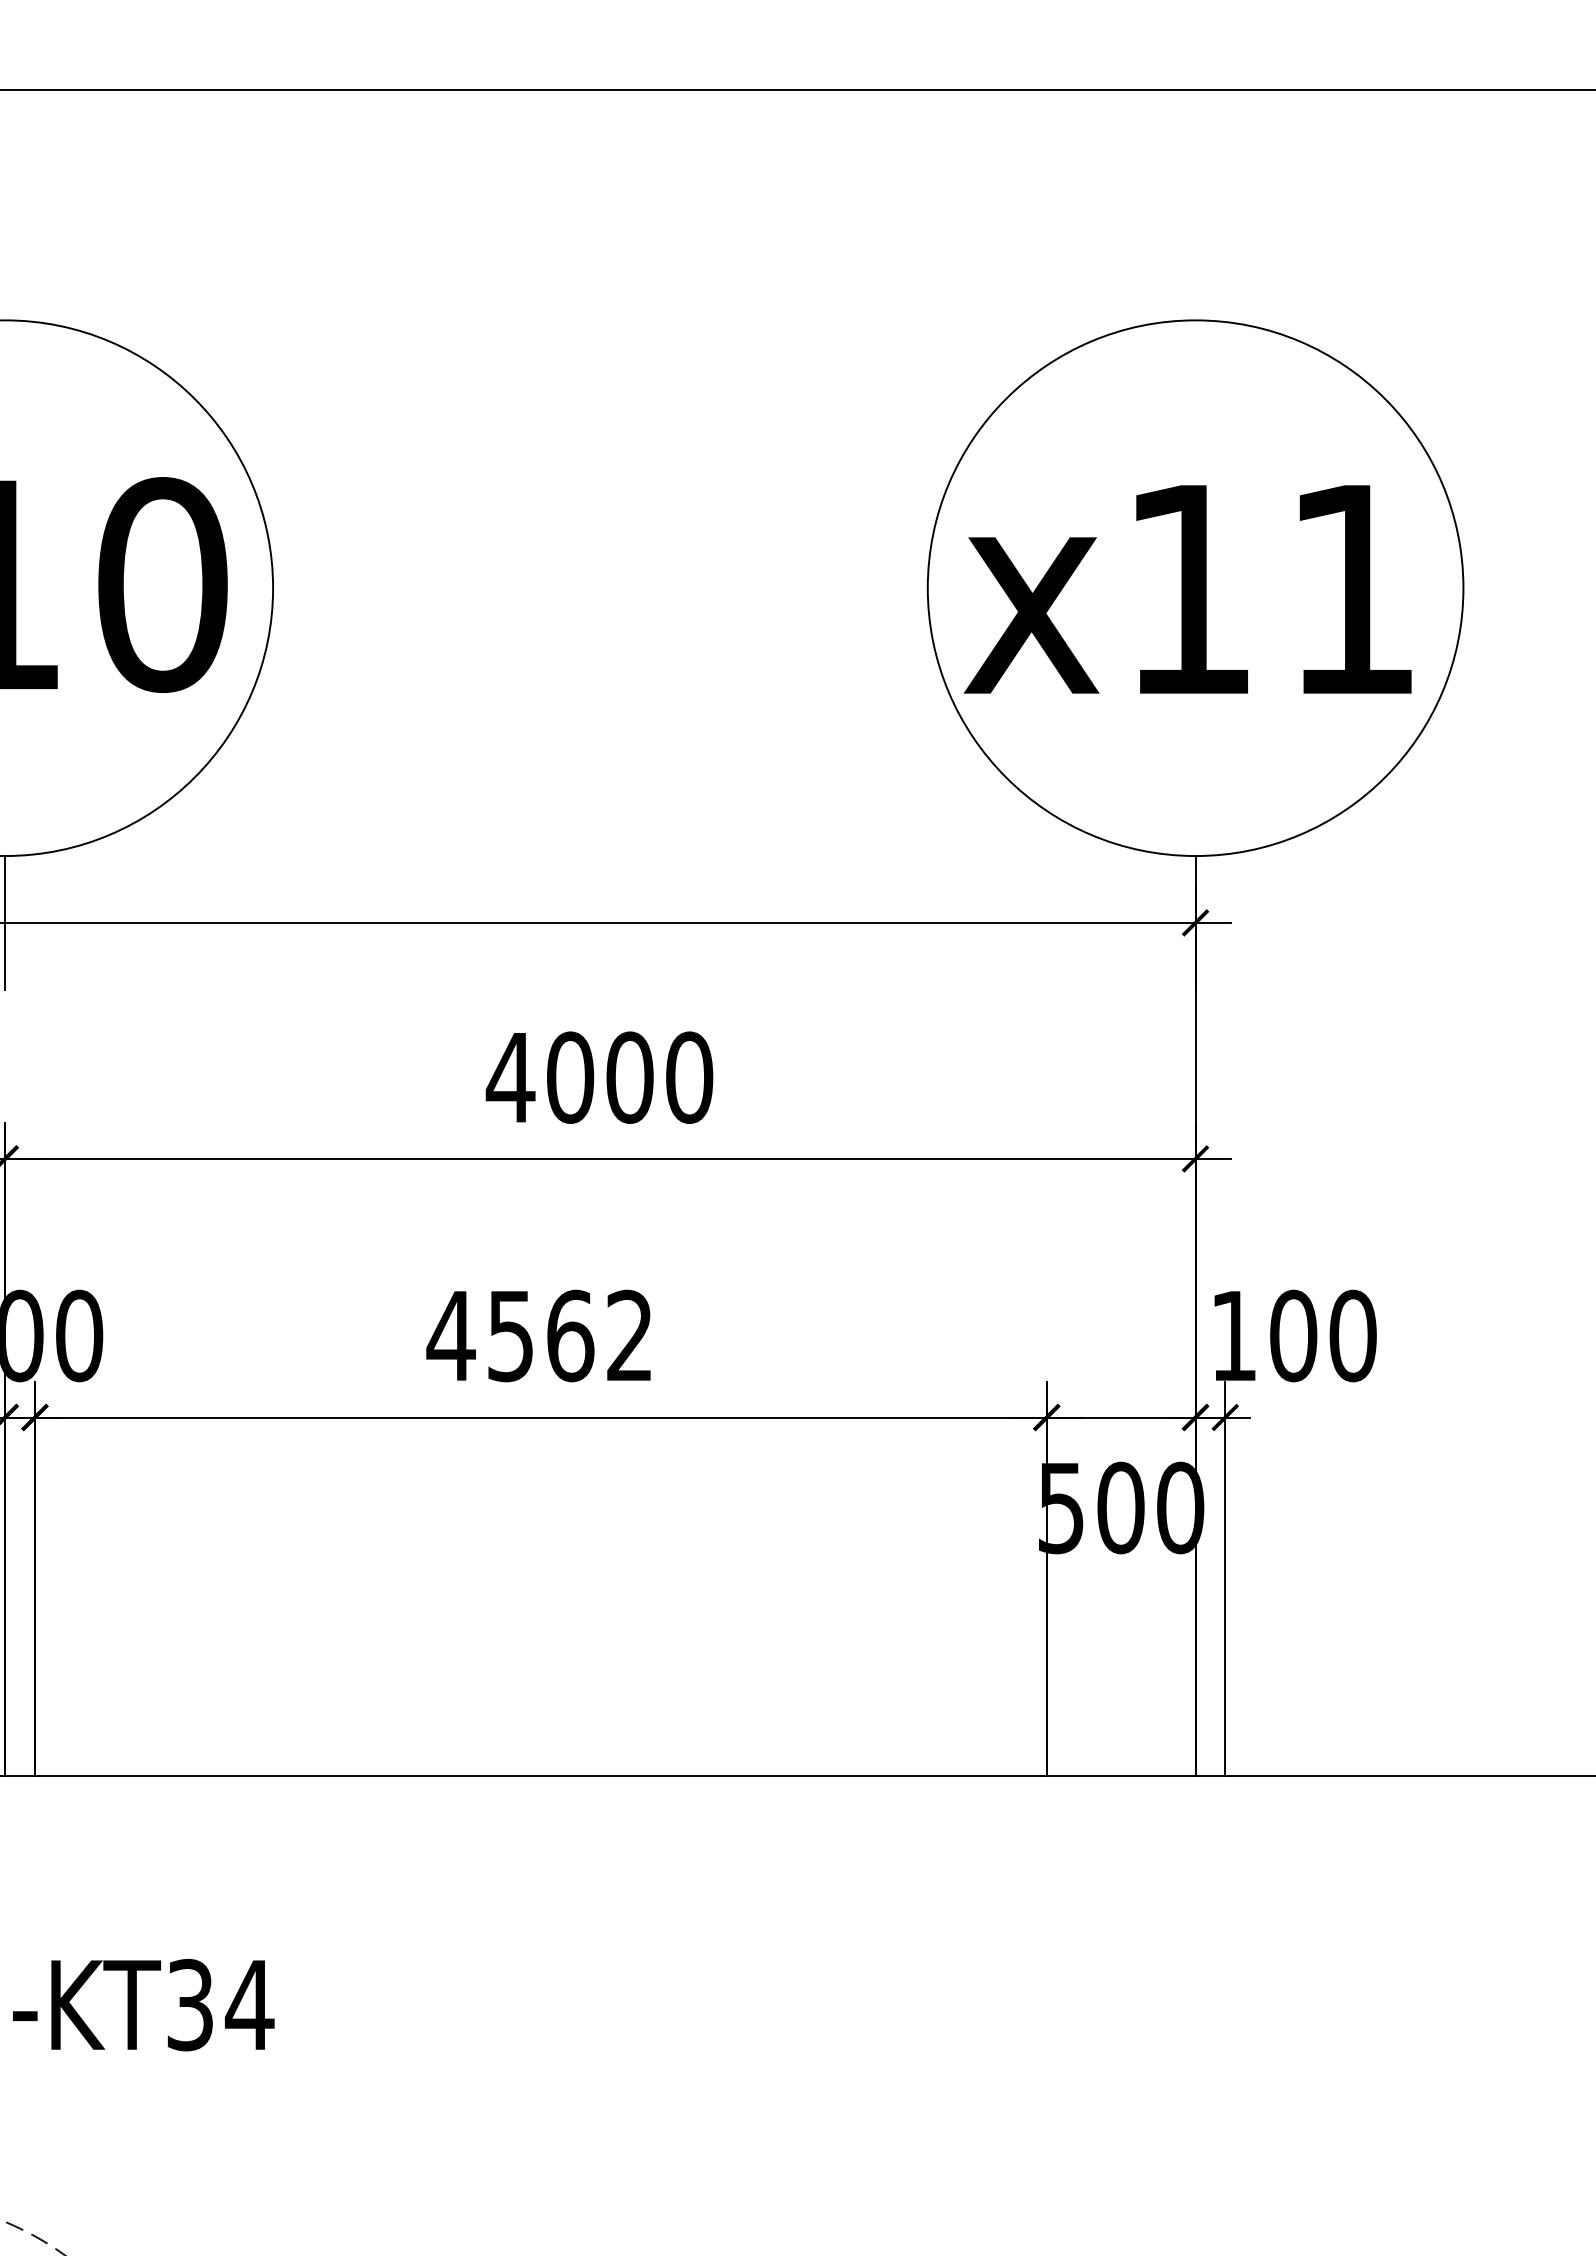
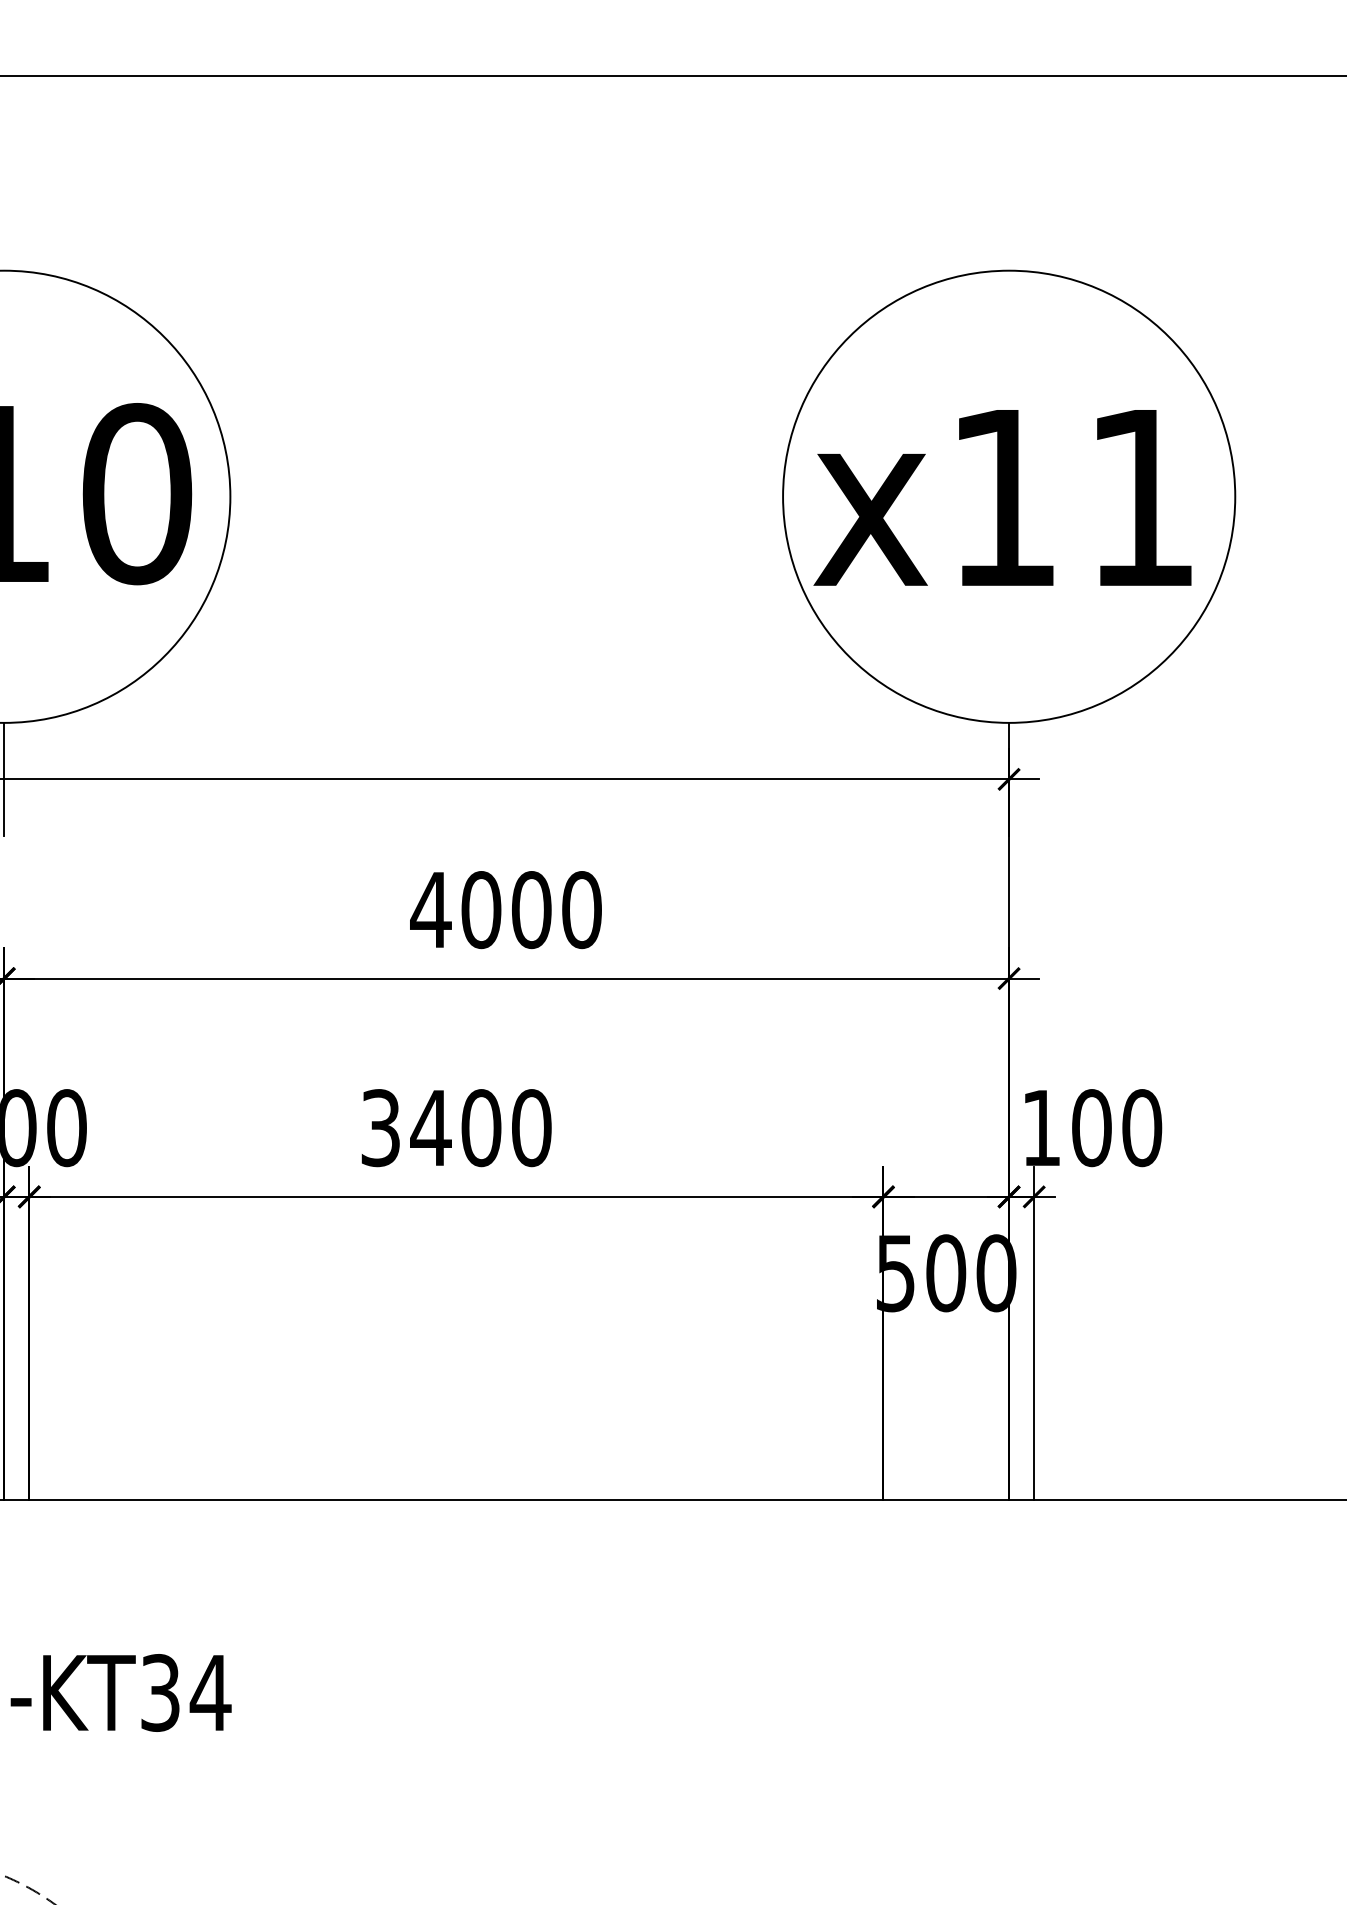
text: (539, 1335) -> (455, 1127), 4562 -> 3400

